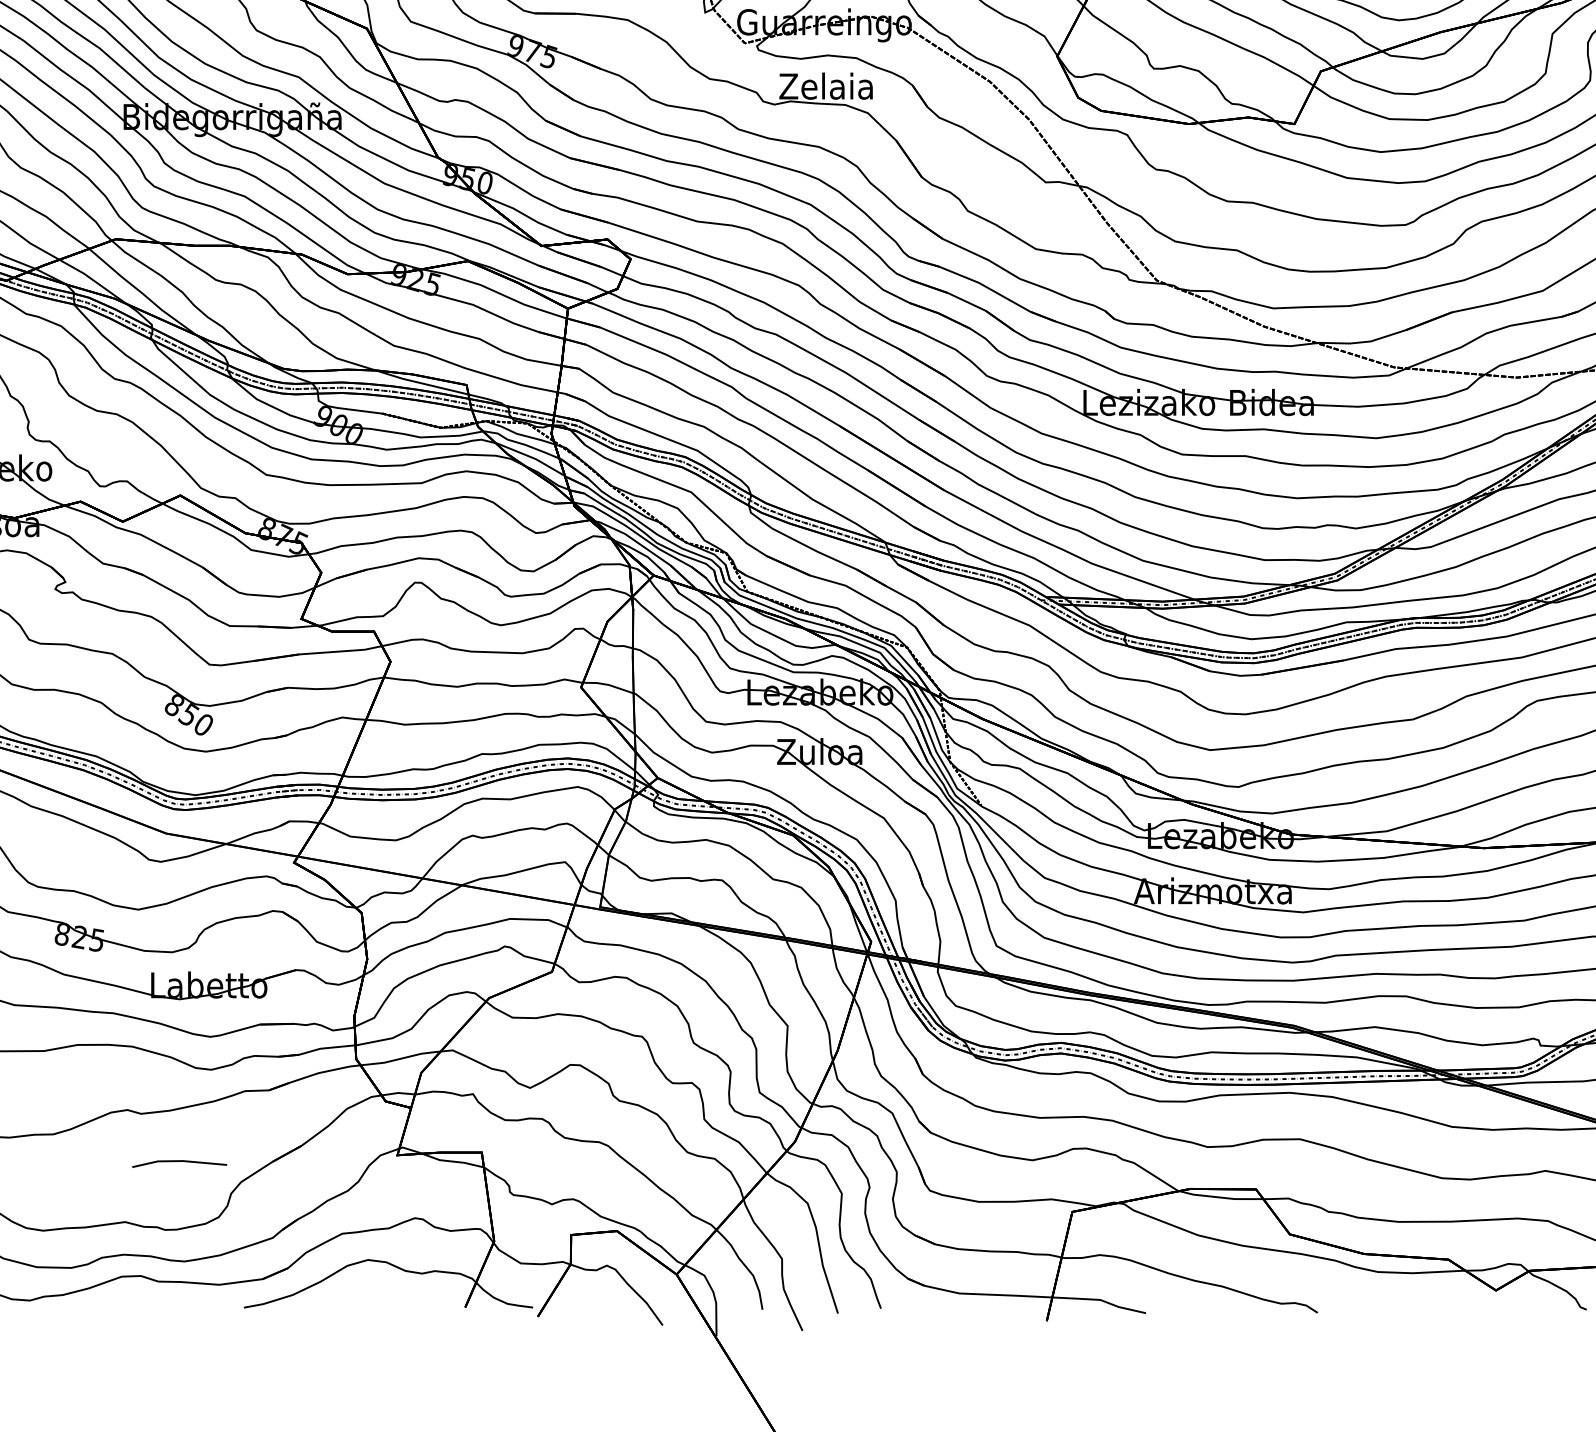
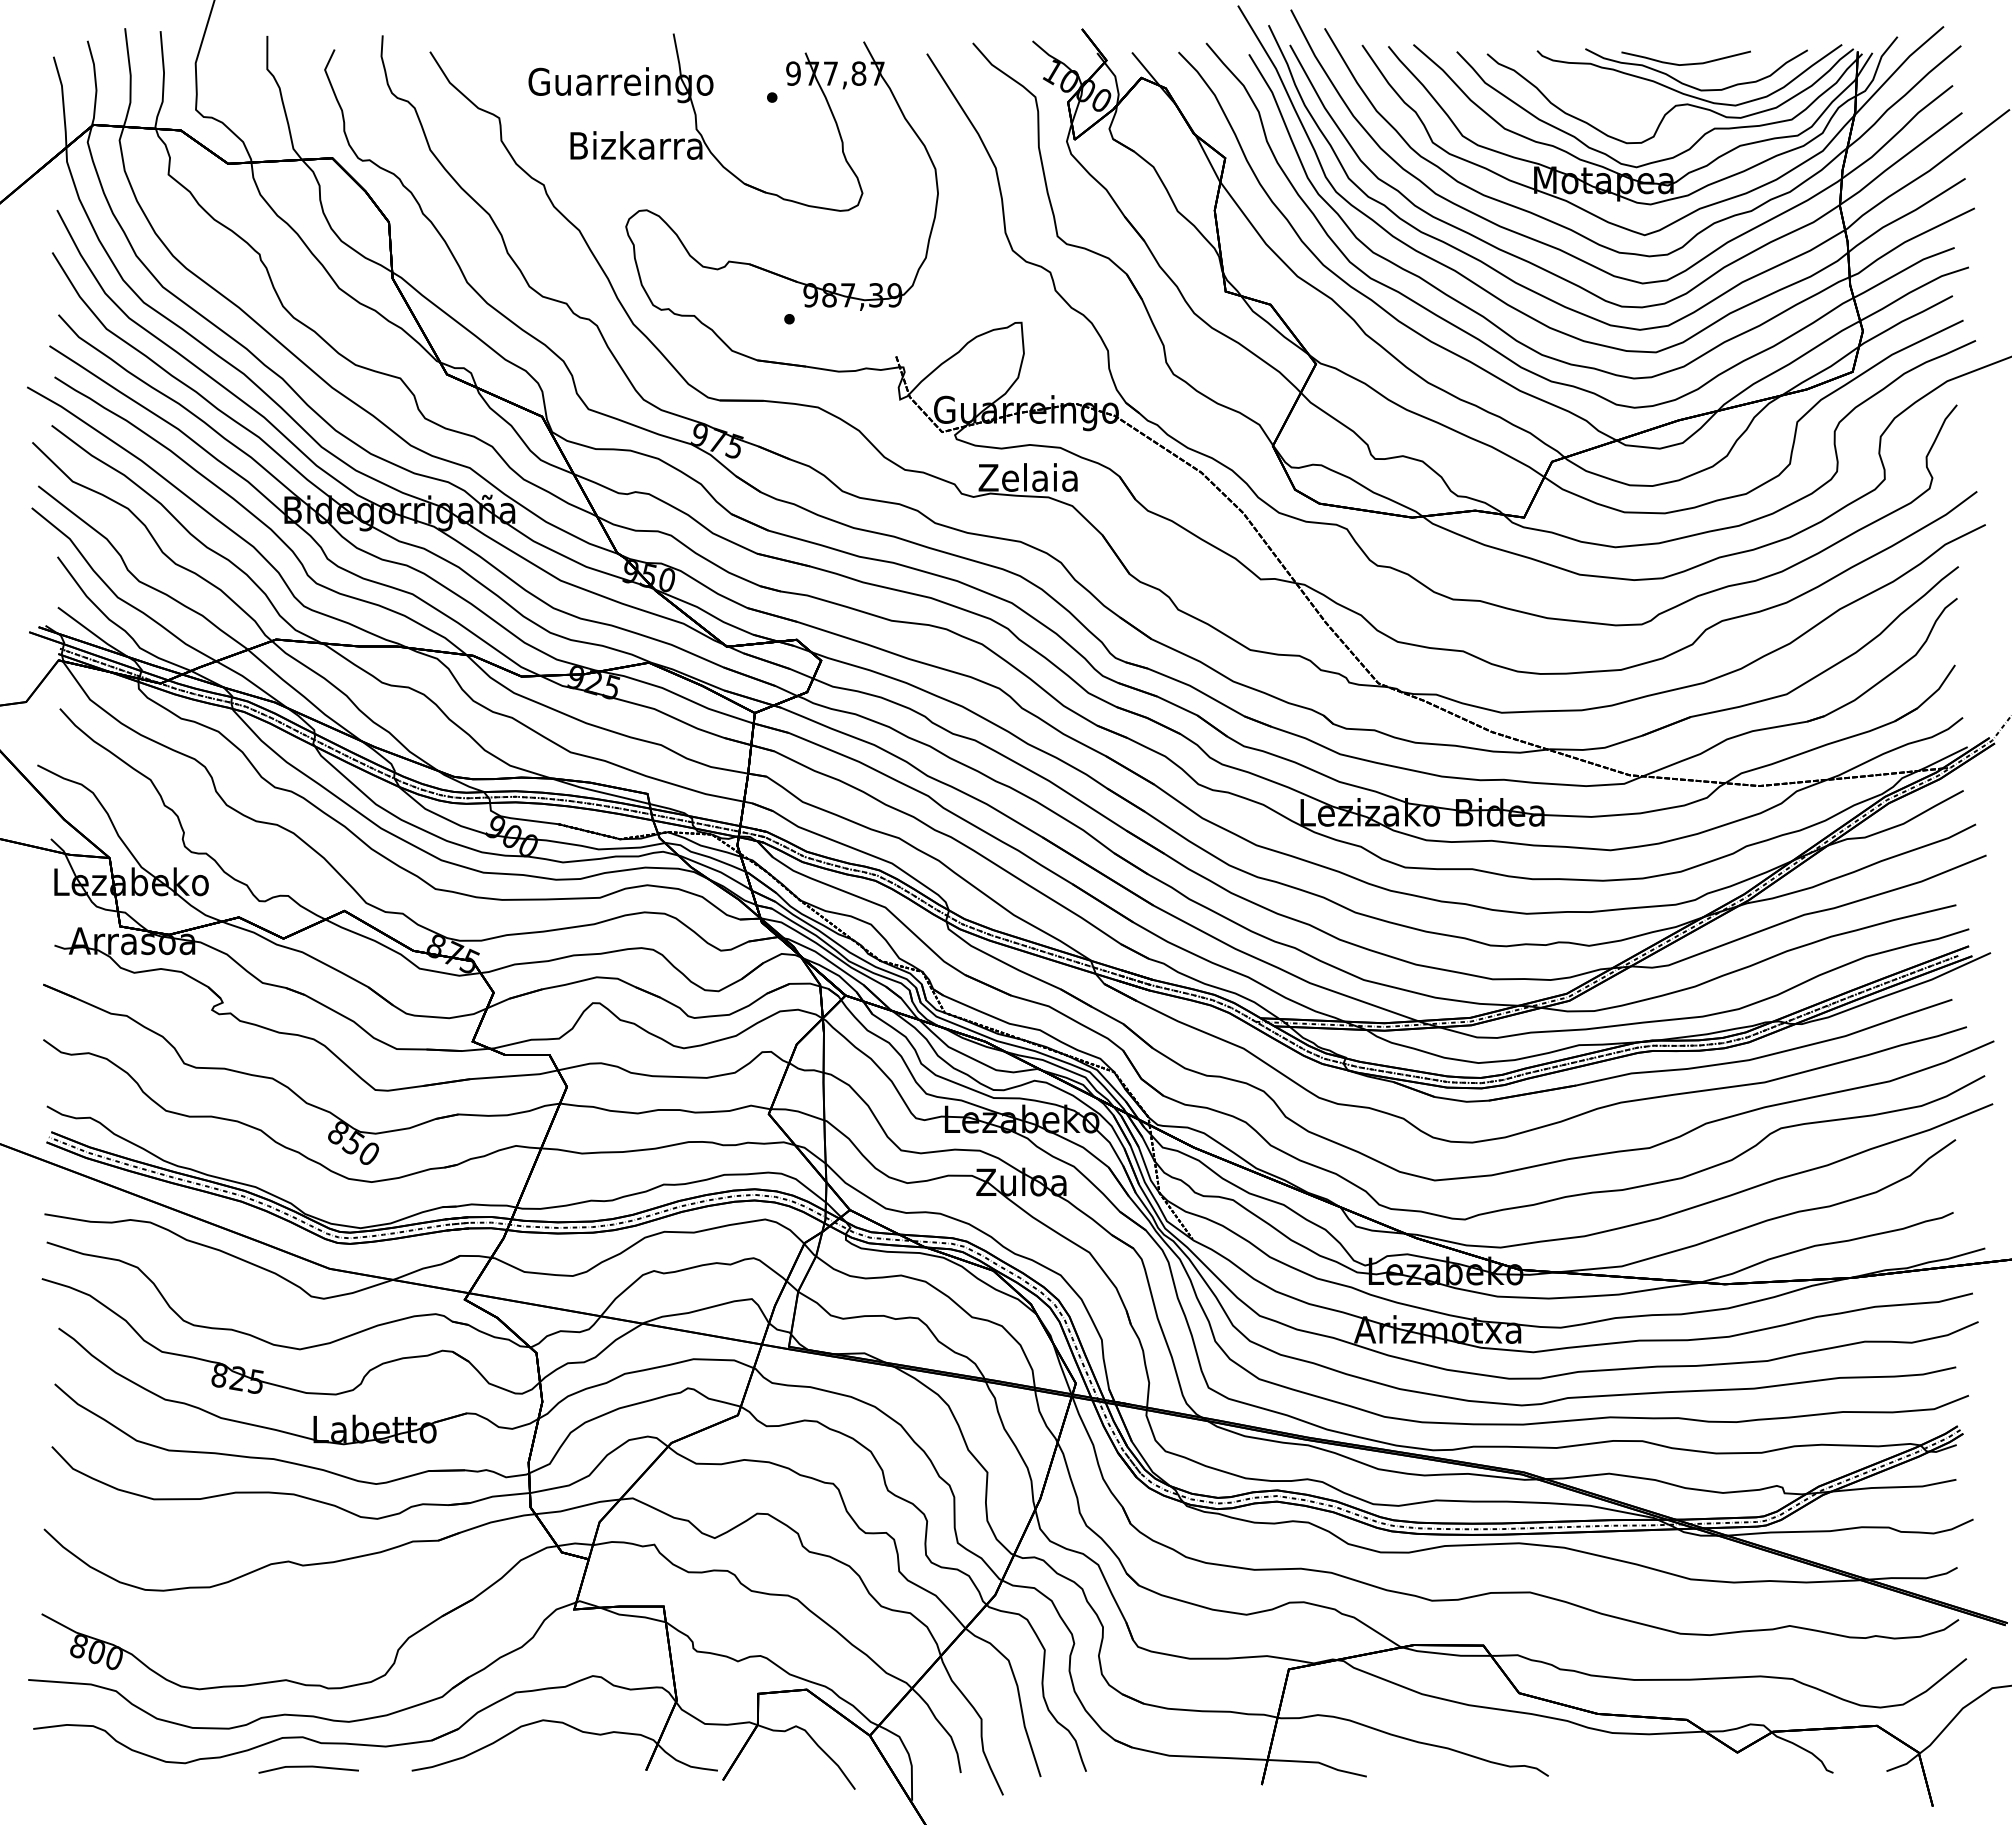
line: (179, 1161) -> (308, 1767), moved

